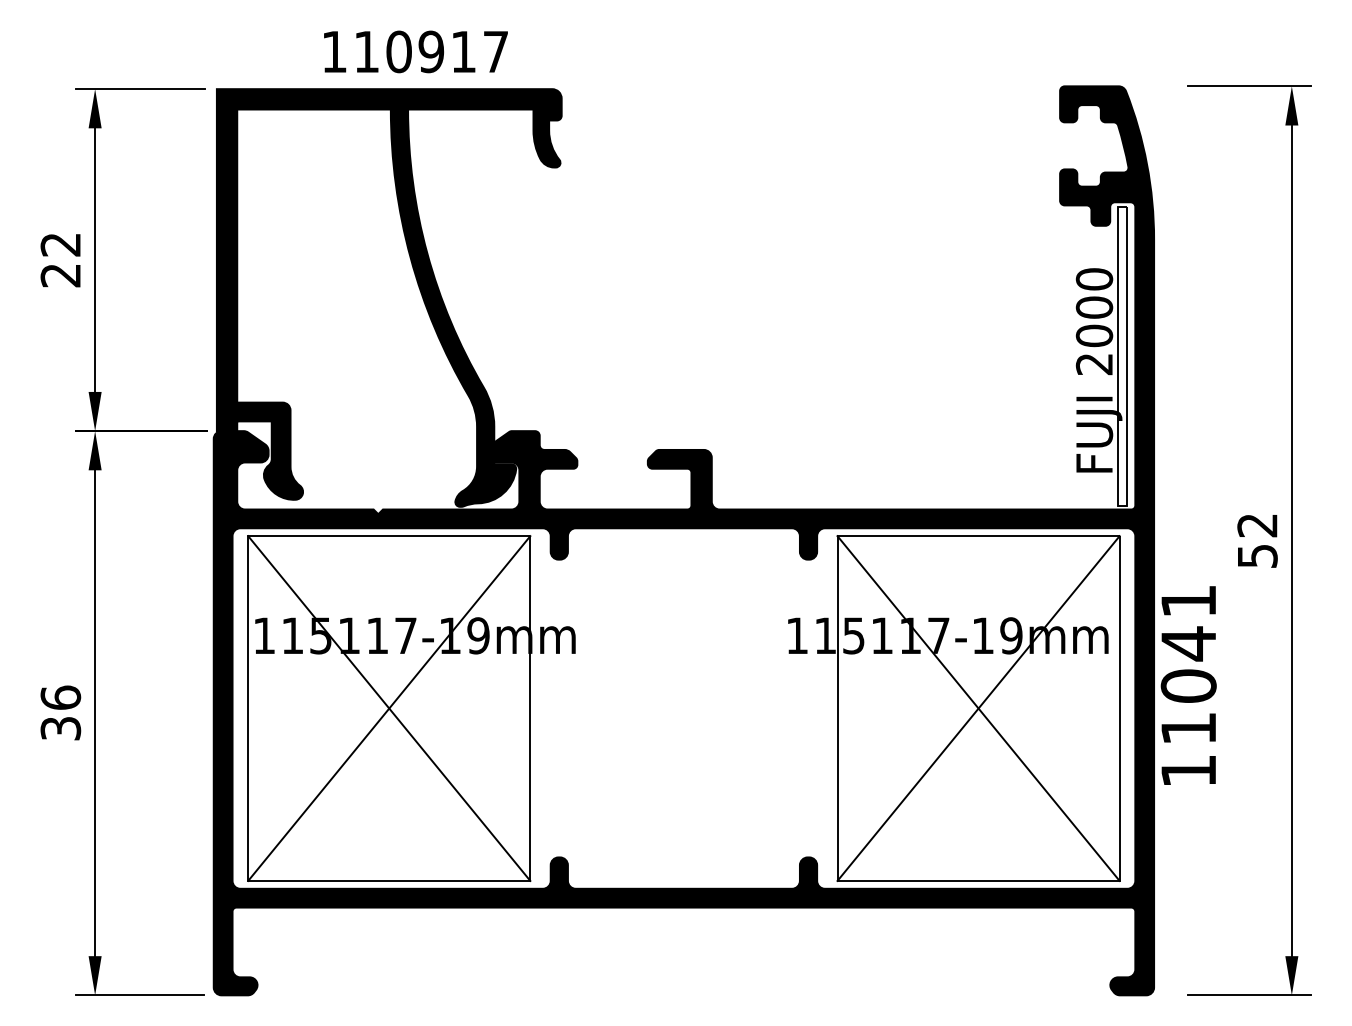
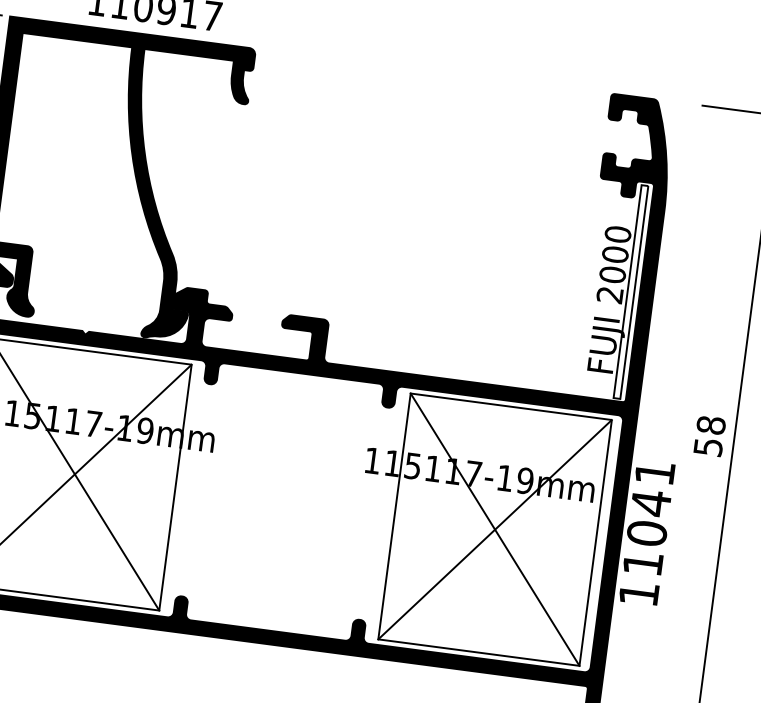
text: (1257, 525) -> (711, 425), 52 -> 58

